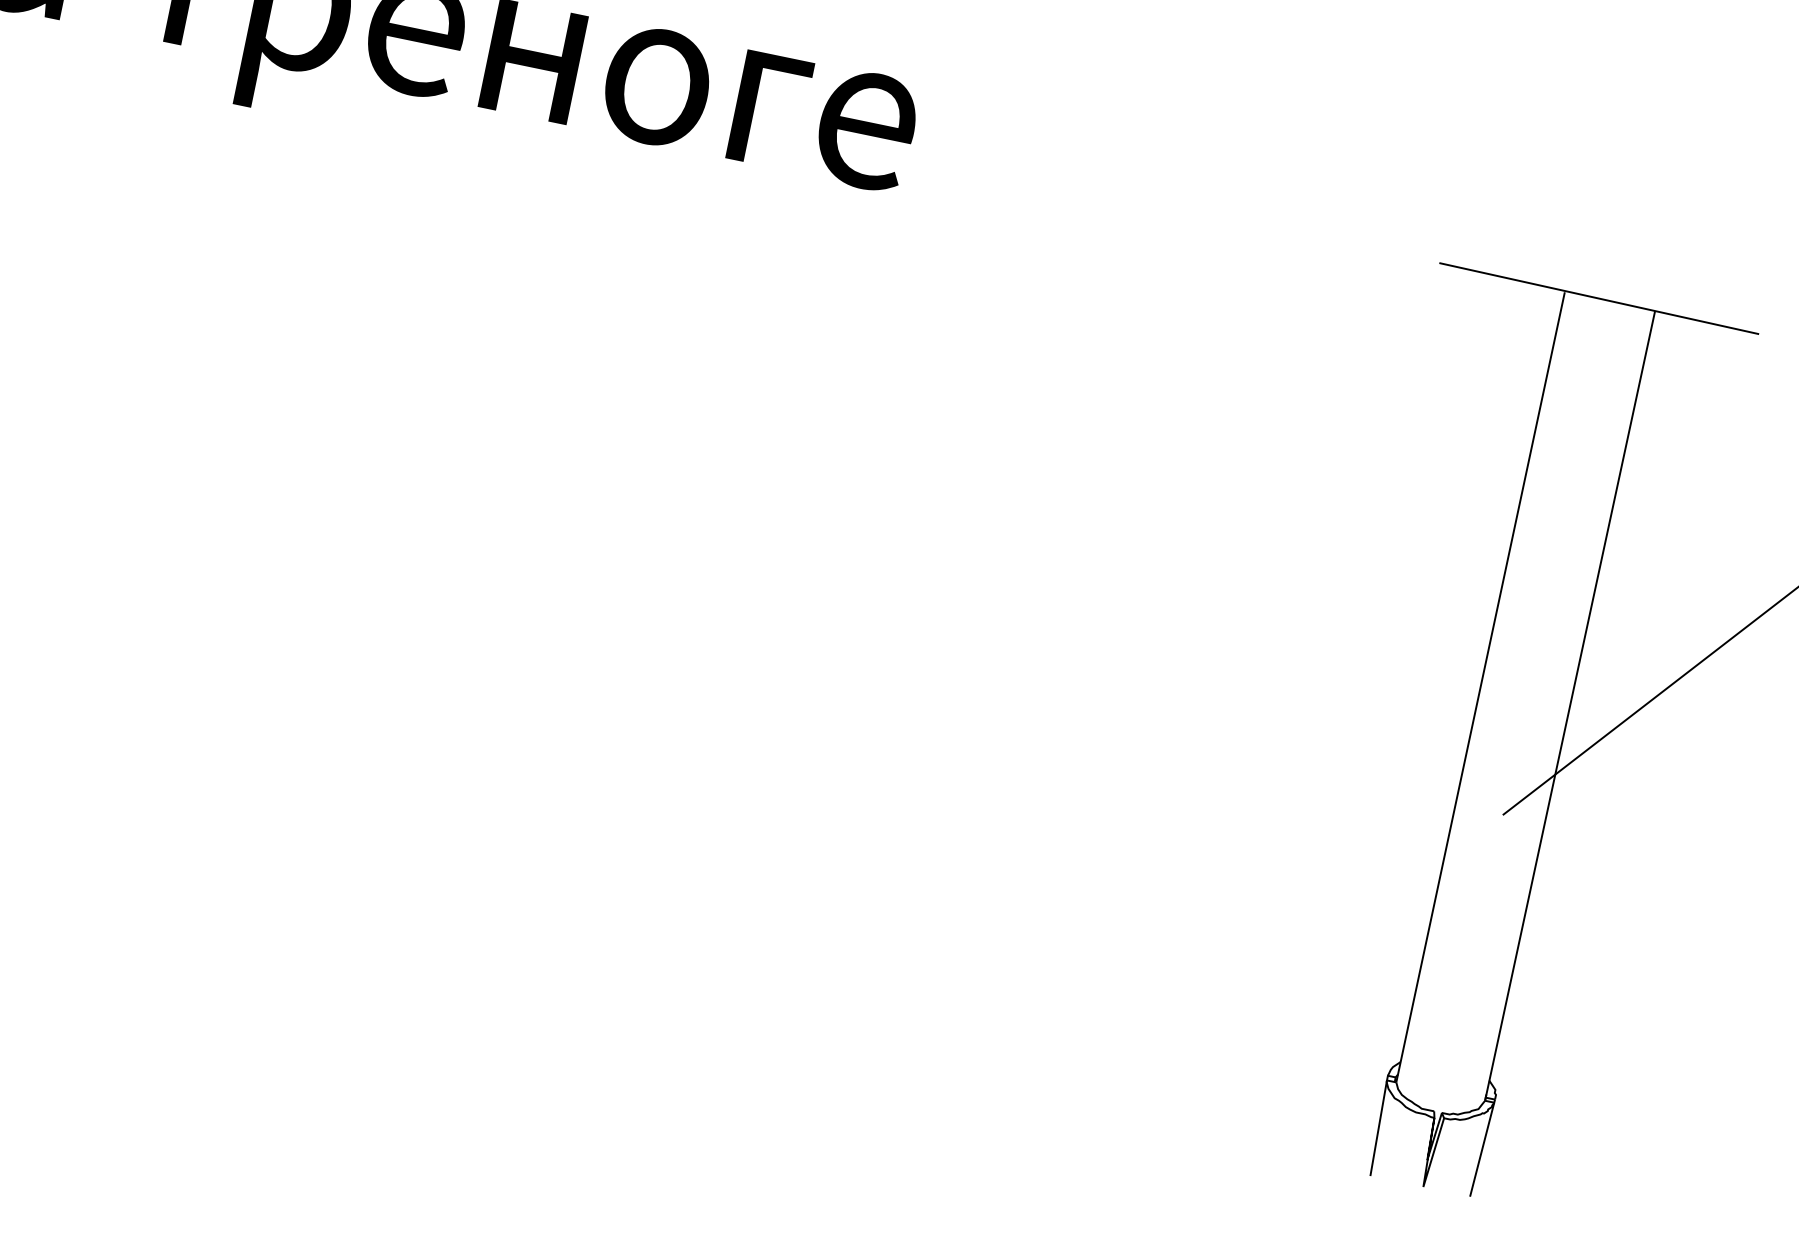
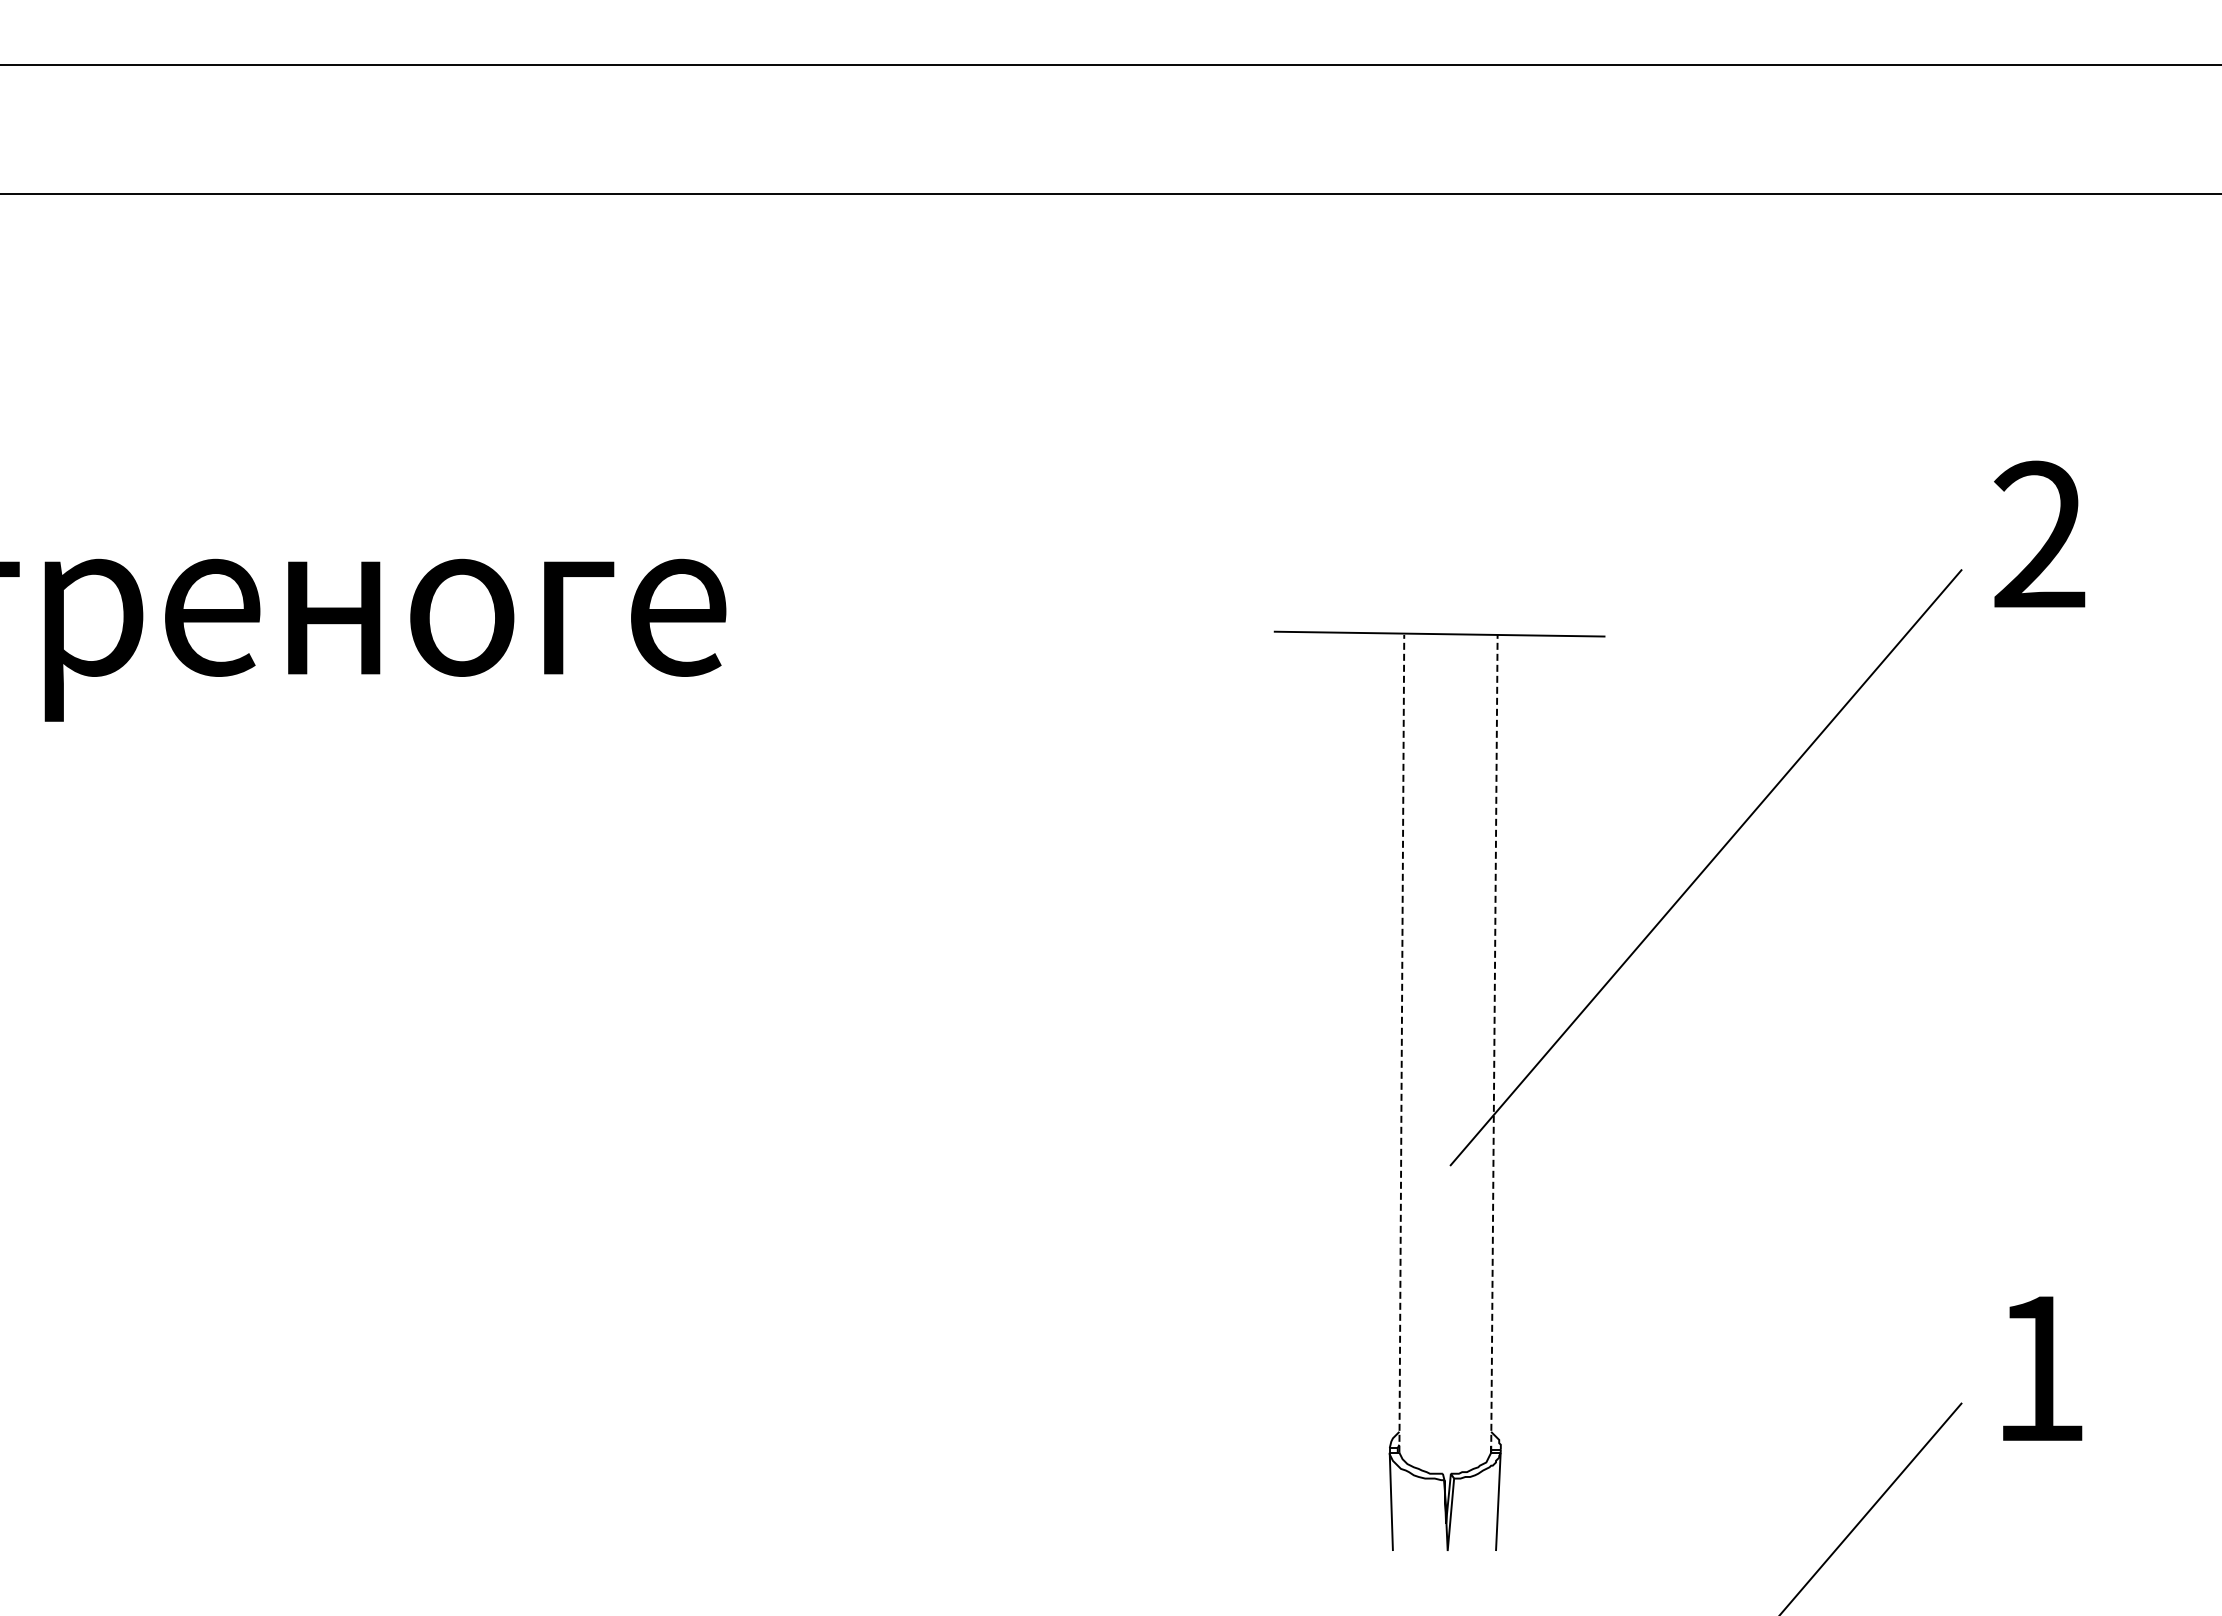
line: (1480, 686) -> (1401, 1043), solid -> dashed
line: (1570, 705) -> (1494, 1043), solid -> dashed

